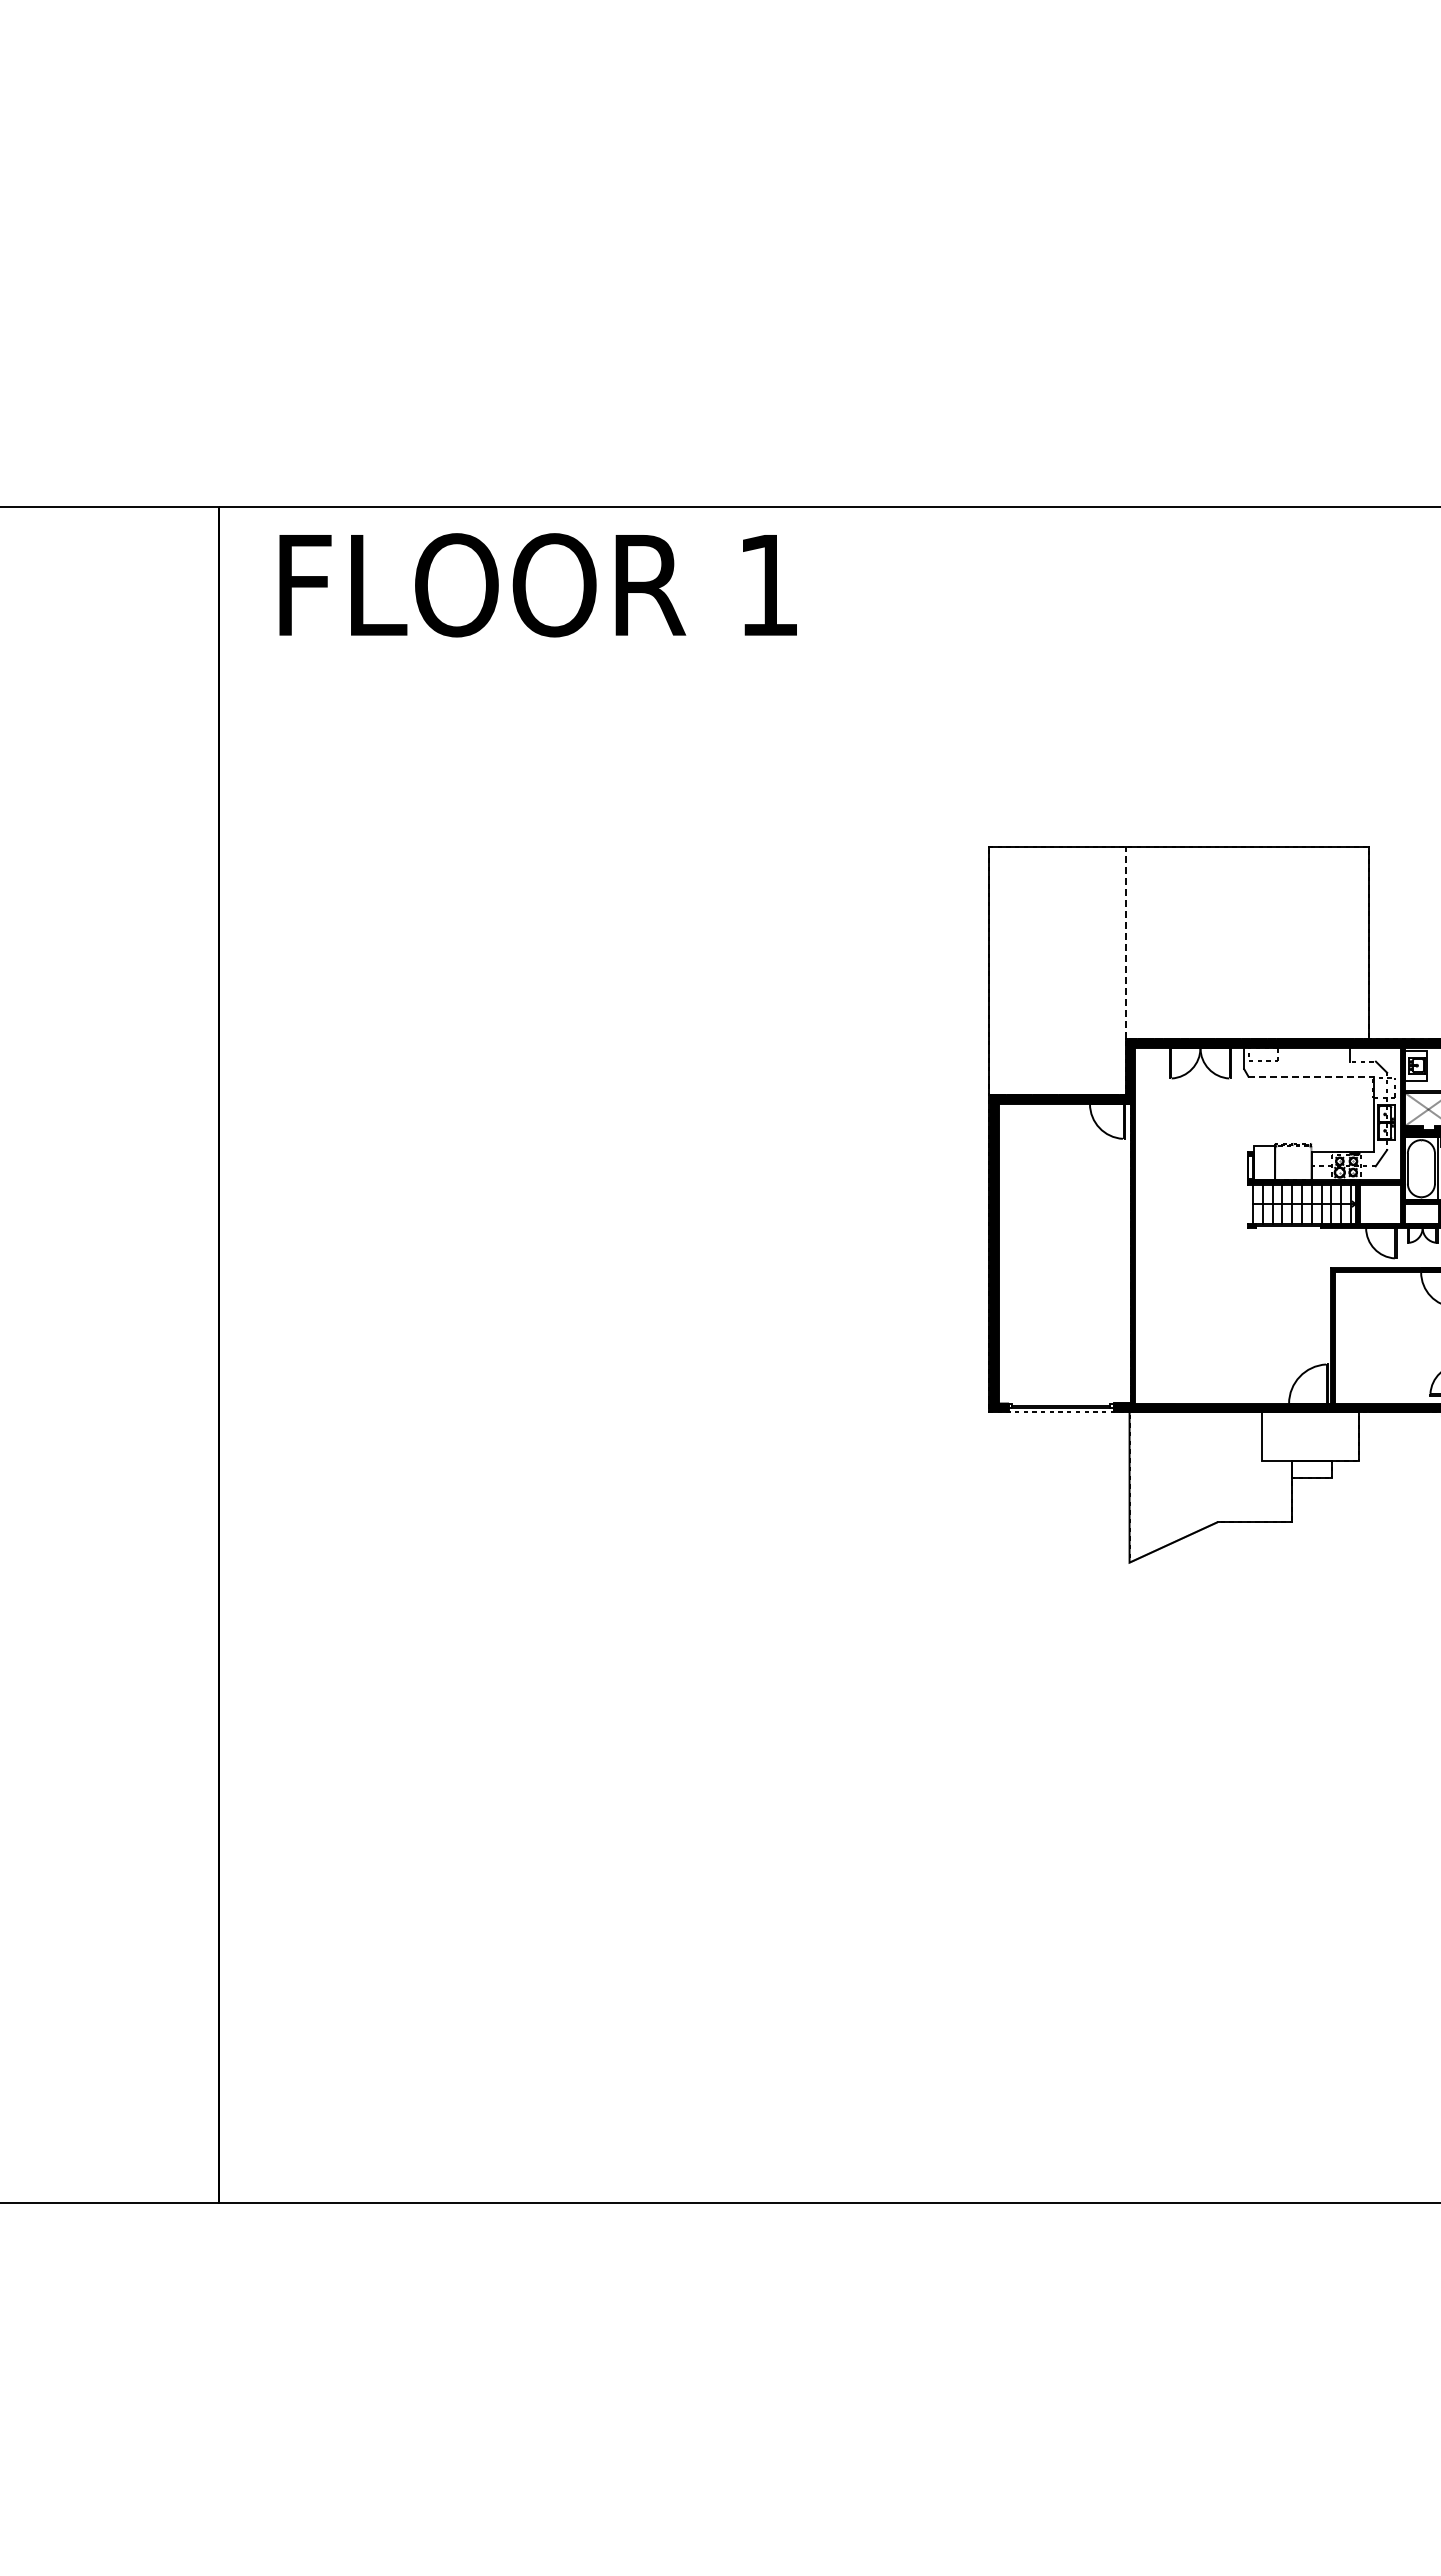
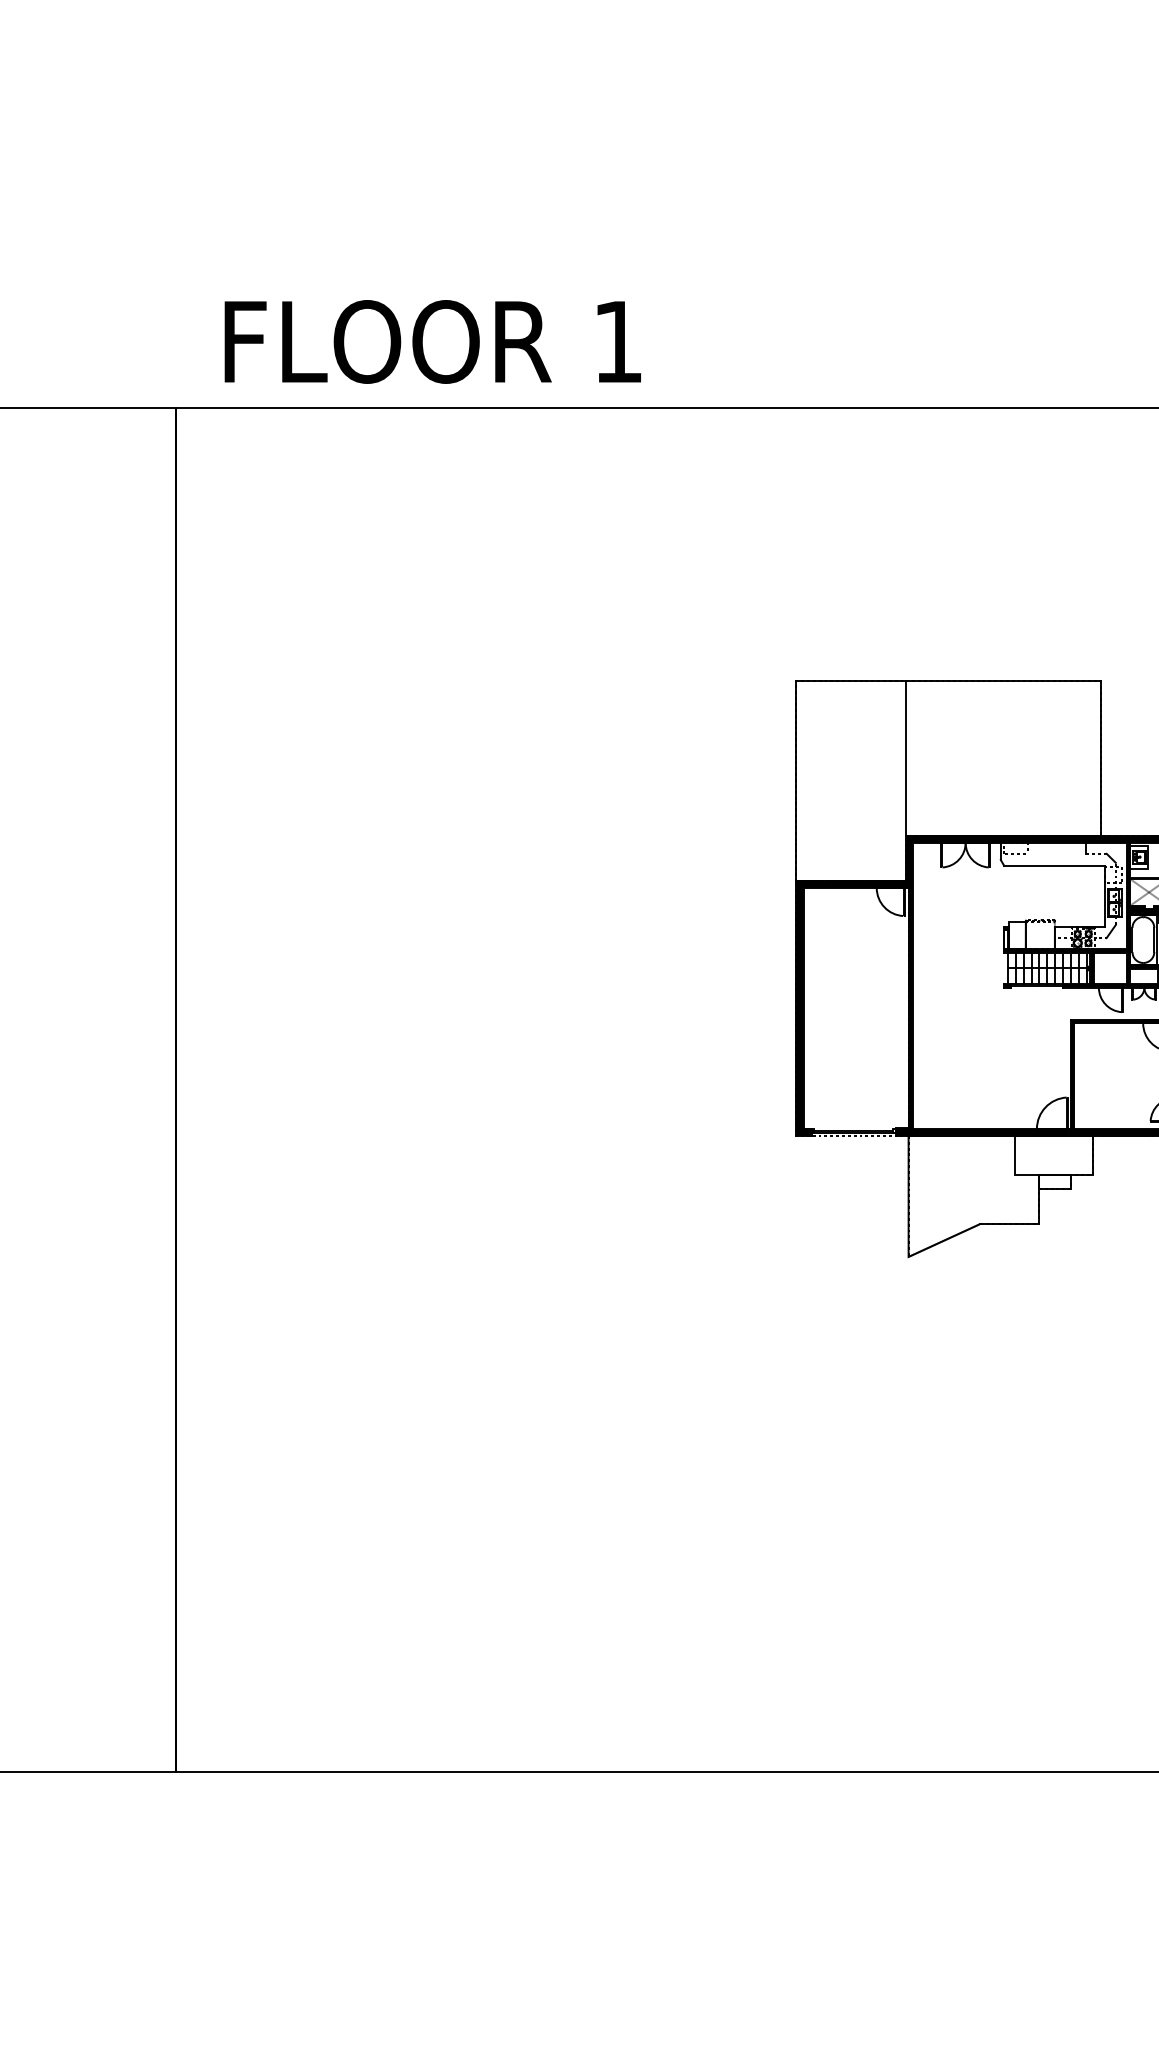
text: (537, 585) -> (432, 342), moved
line: (1126, 942) -> (906, 758), dashed -> solid
line: (1311, 1076) -> (1054, 865), dashed -> solid

